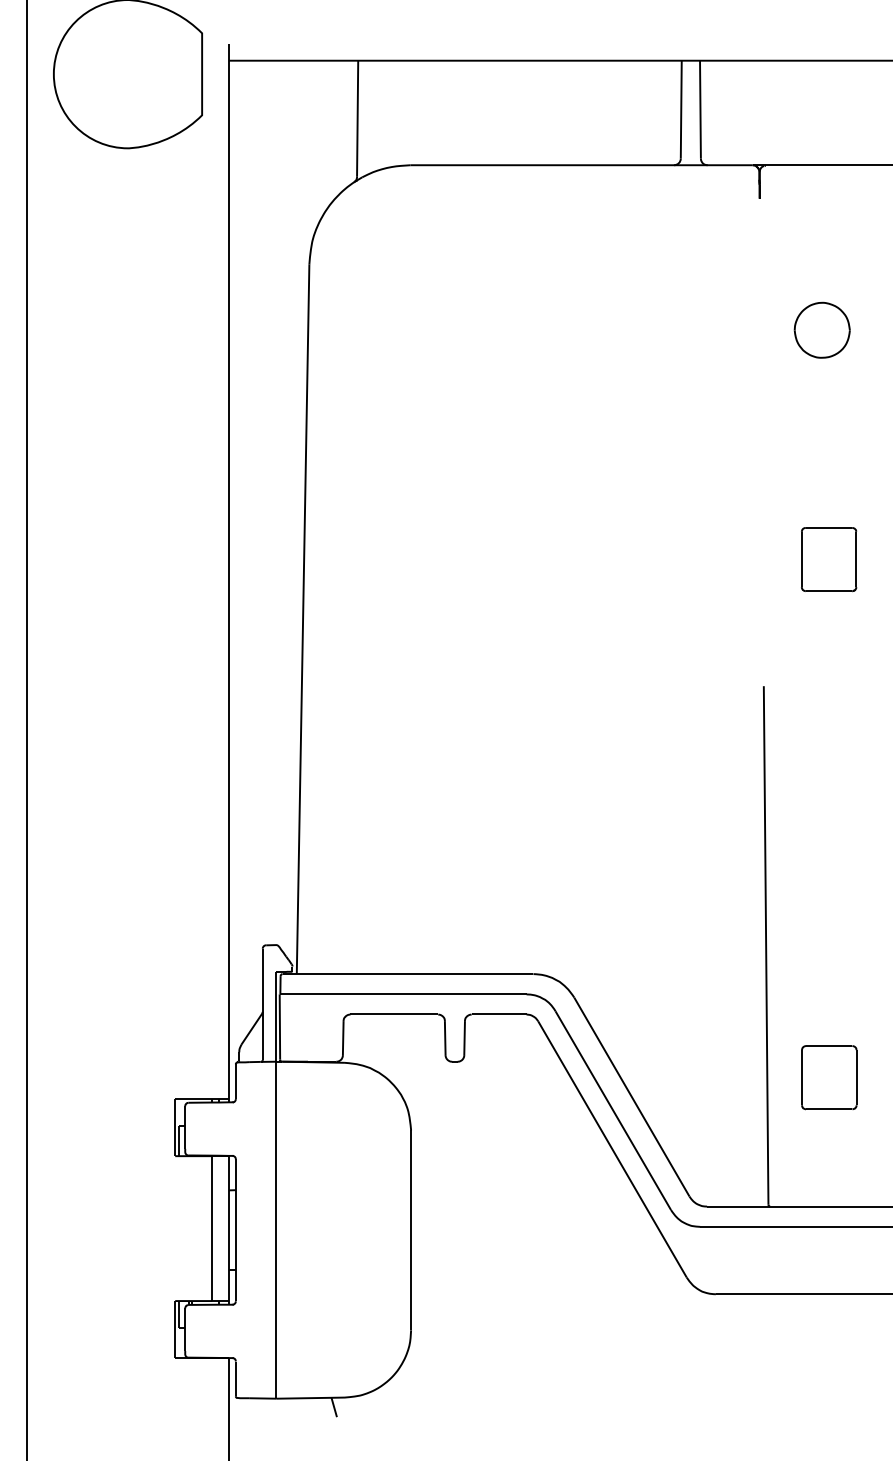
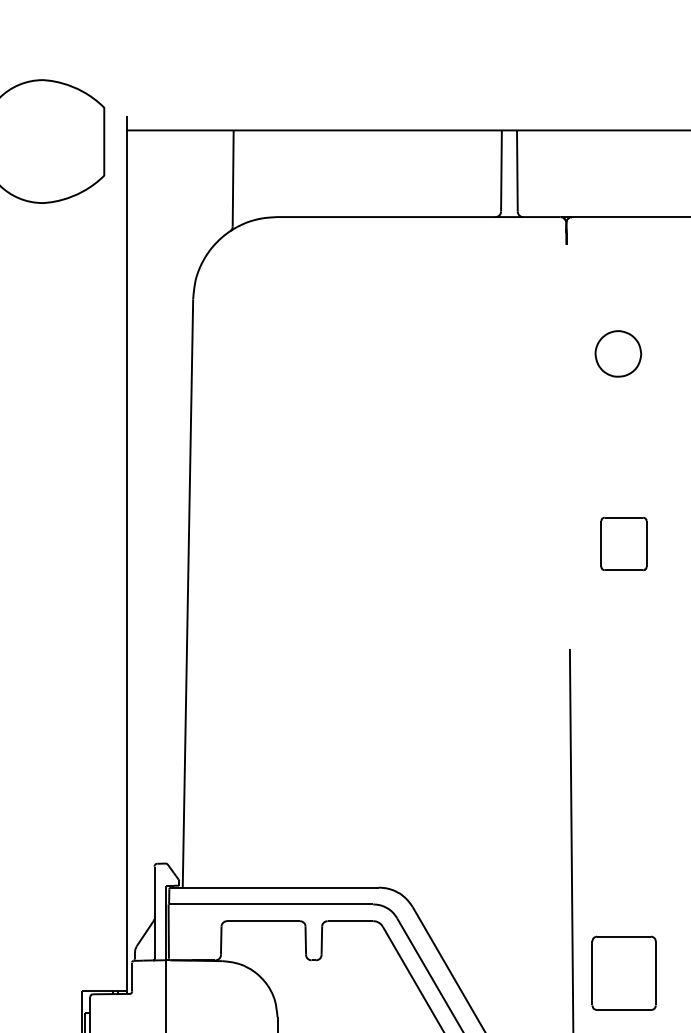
part: (829, 1077) -> (624, 973), size x1.4

